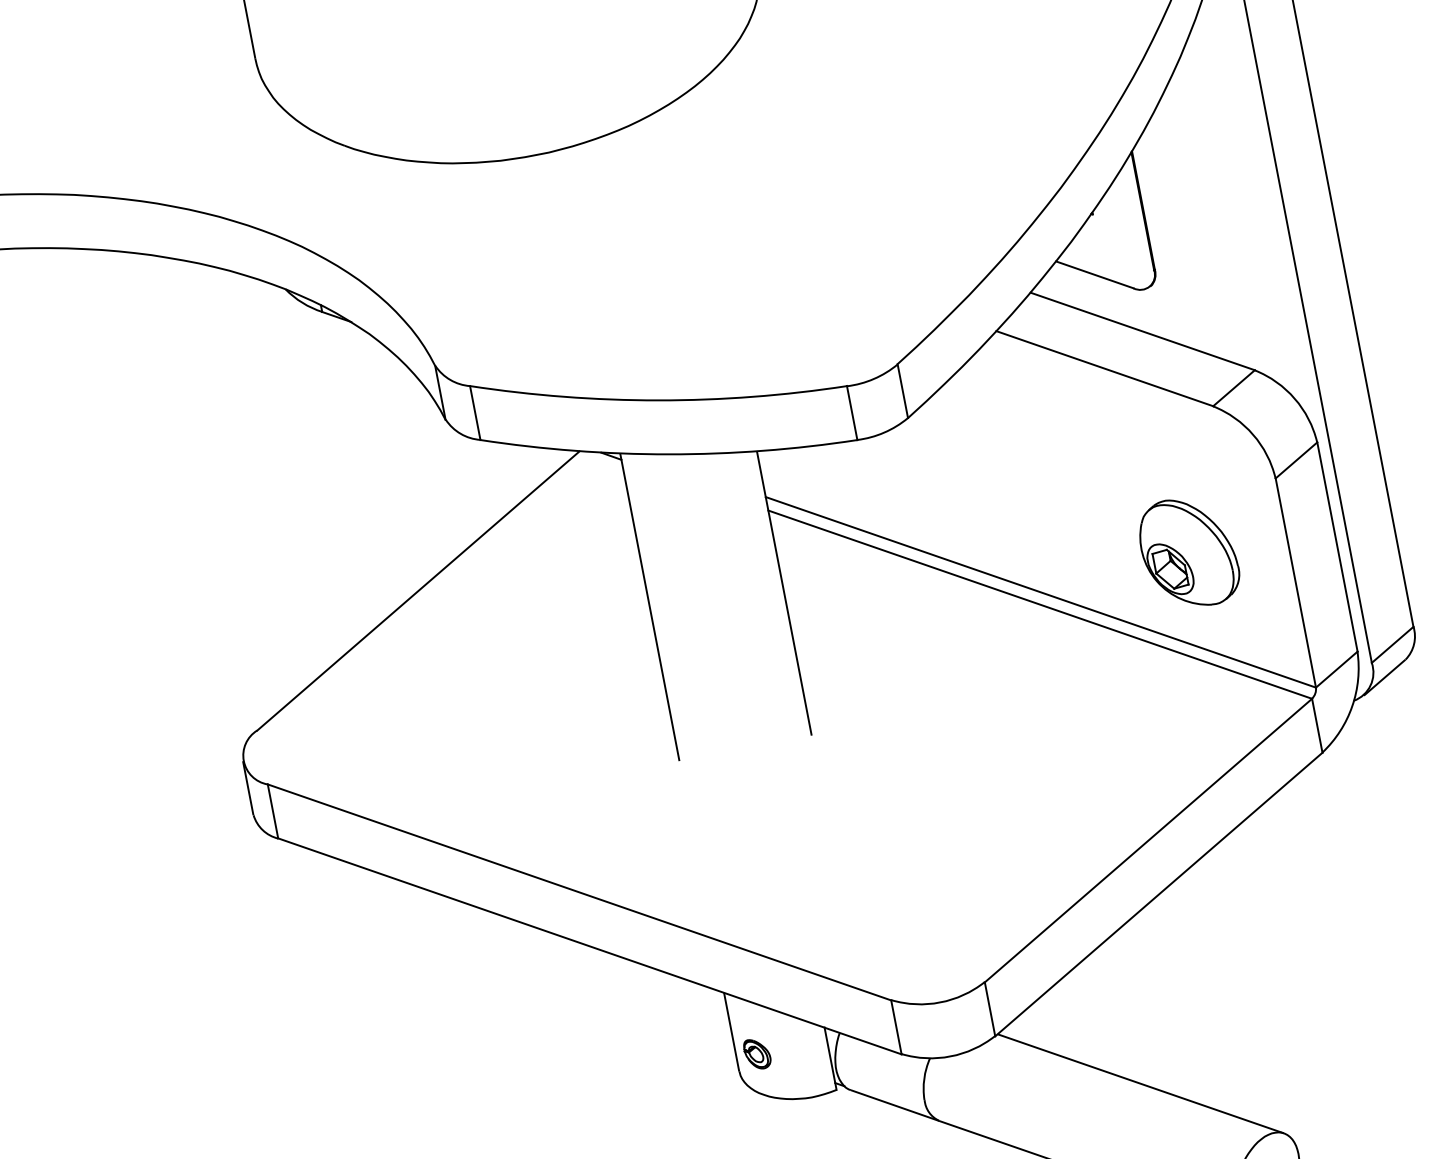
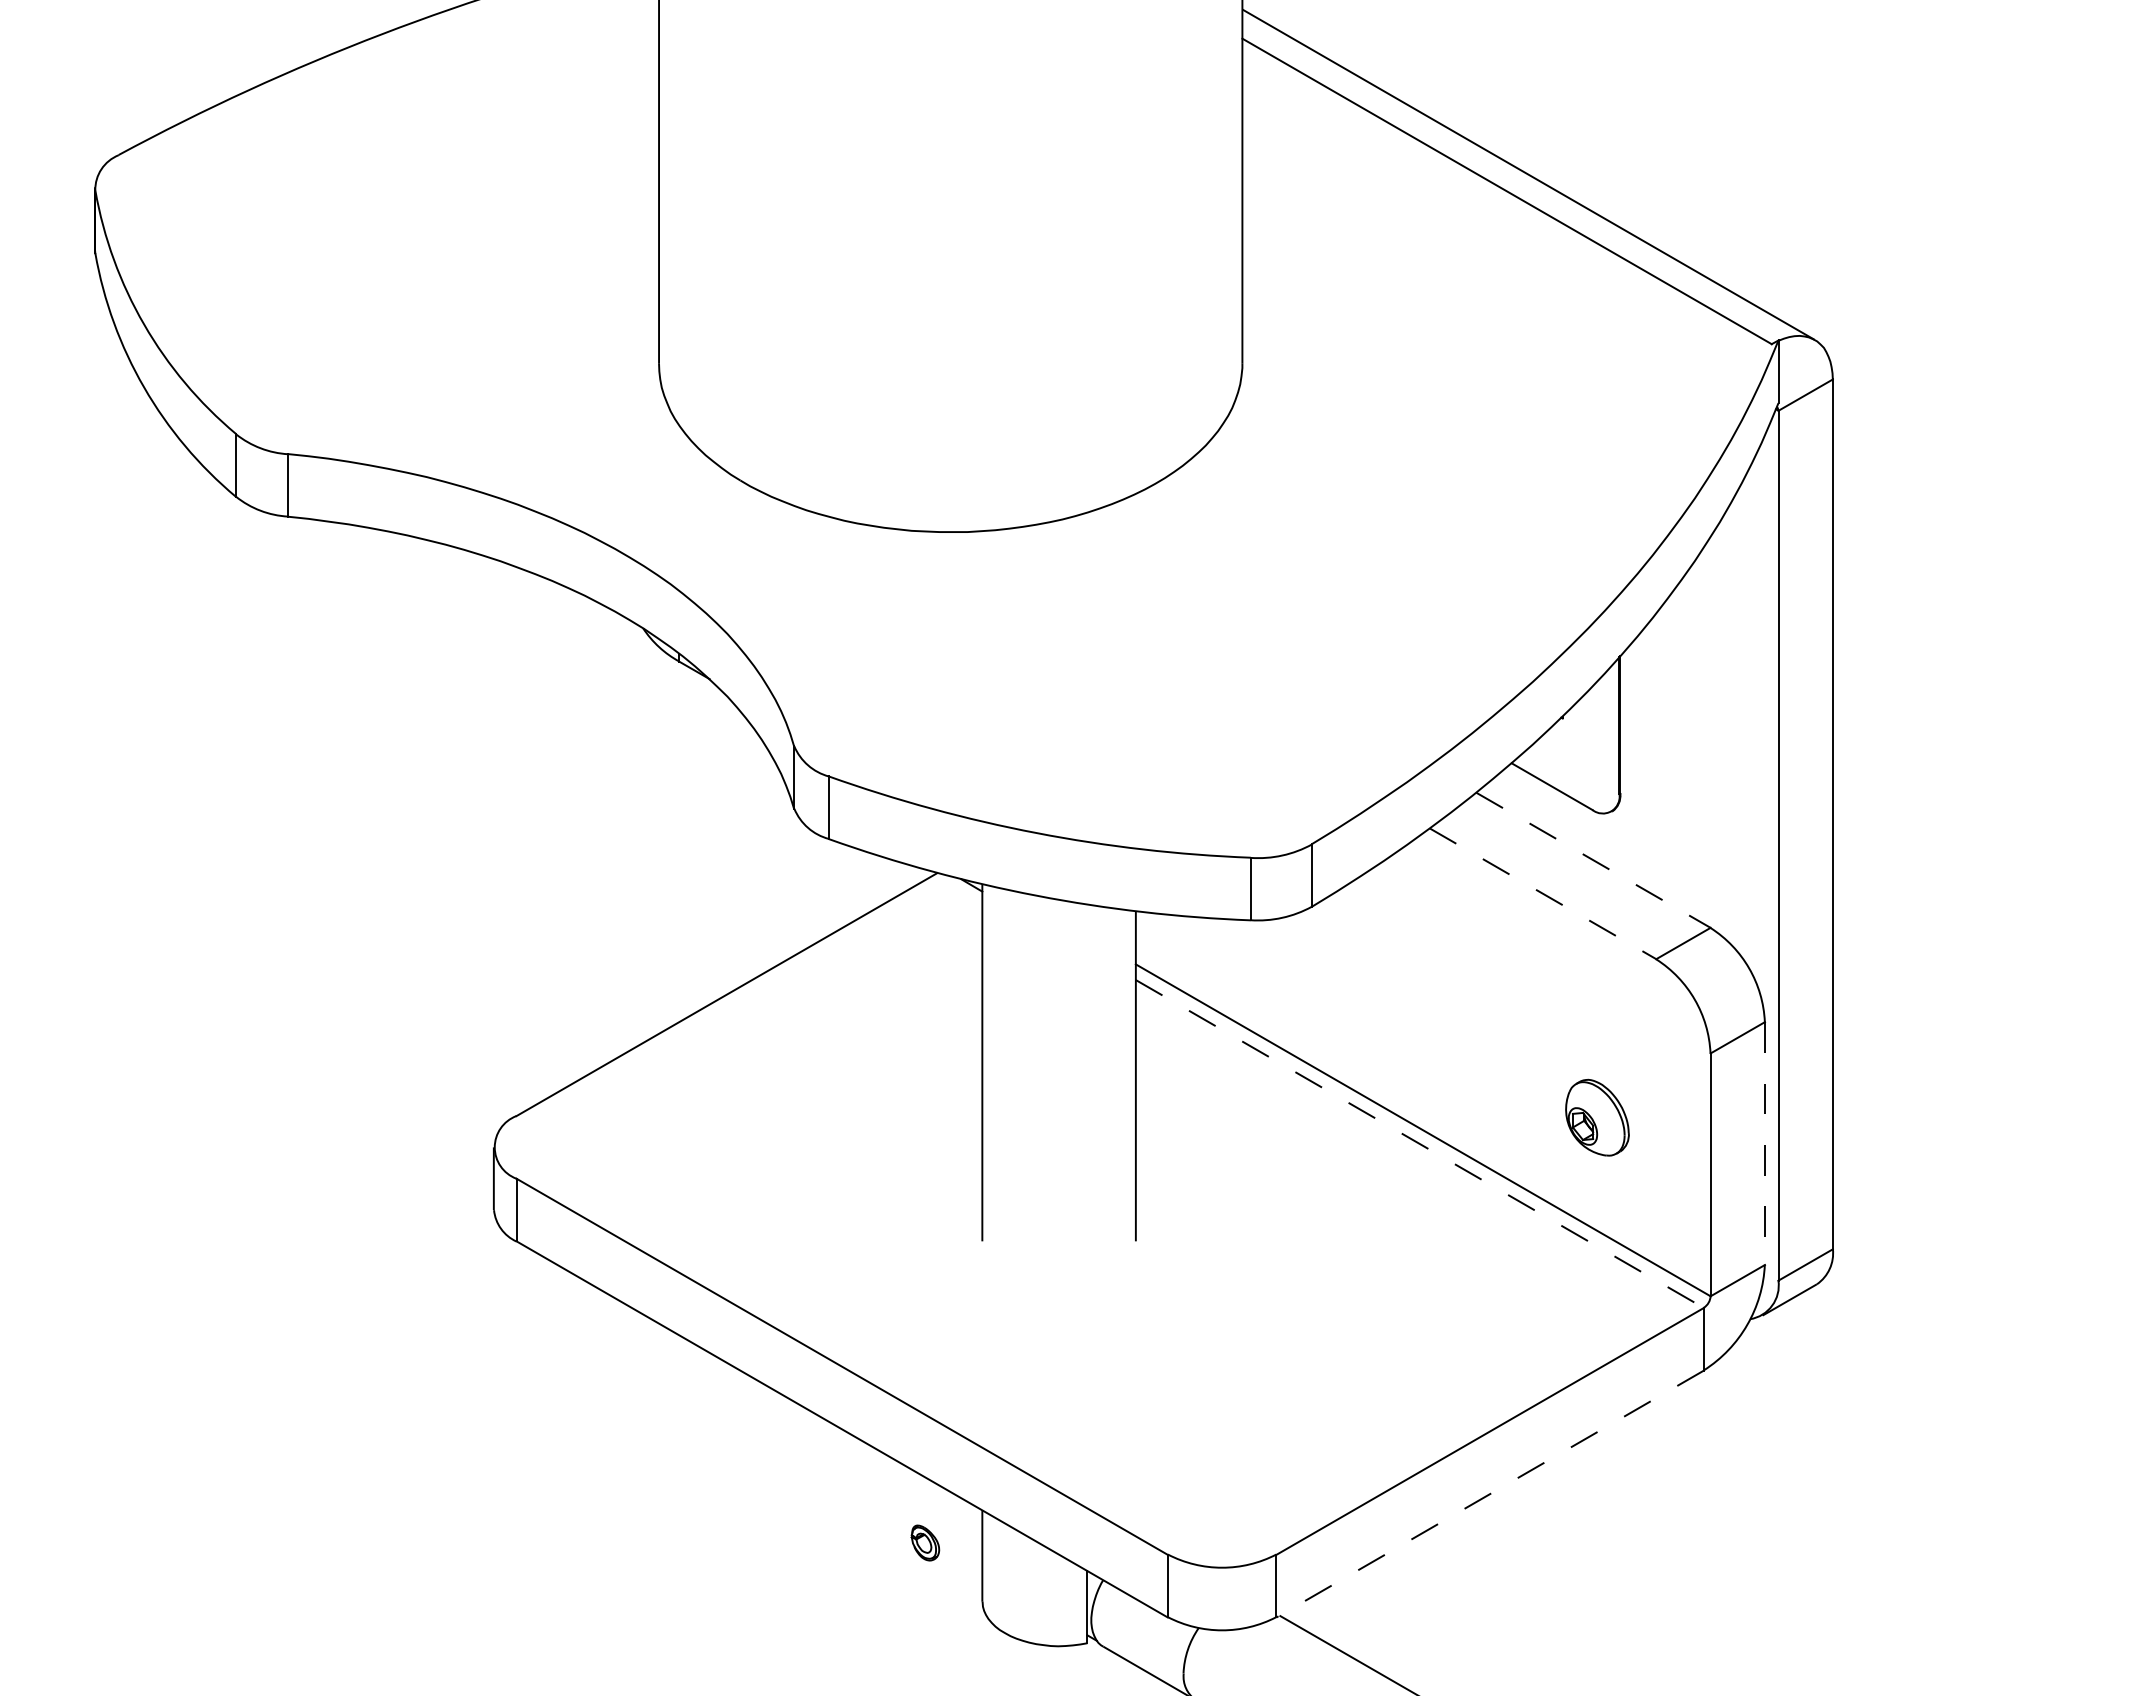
line: (1142, 331) -> (1593, 860), solid -> dashed
line: (1105, 368) -> (1543, 893), solid -> dashed
line: (1337, 547) -> (1764, 1144), solid -> dashed
part: (1188, 552) -> (1597, 1117), size x0.6
line: (1039, 605) -> (1419, 1144), solid -> dashed
line: (1159, 894) -> (1490, 1494), solid -> dashed
part: (757, 1053) -> (925, 1542), moved

